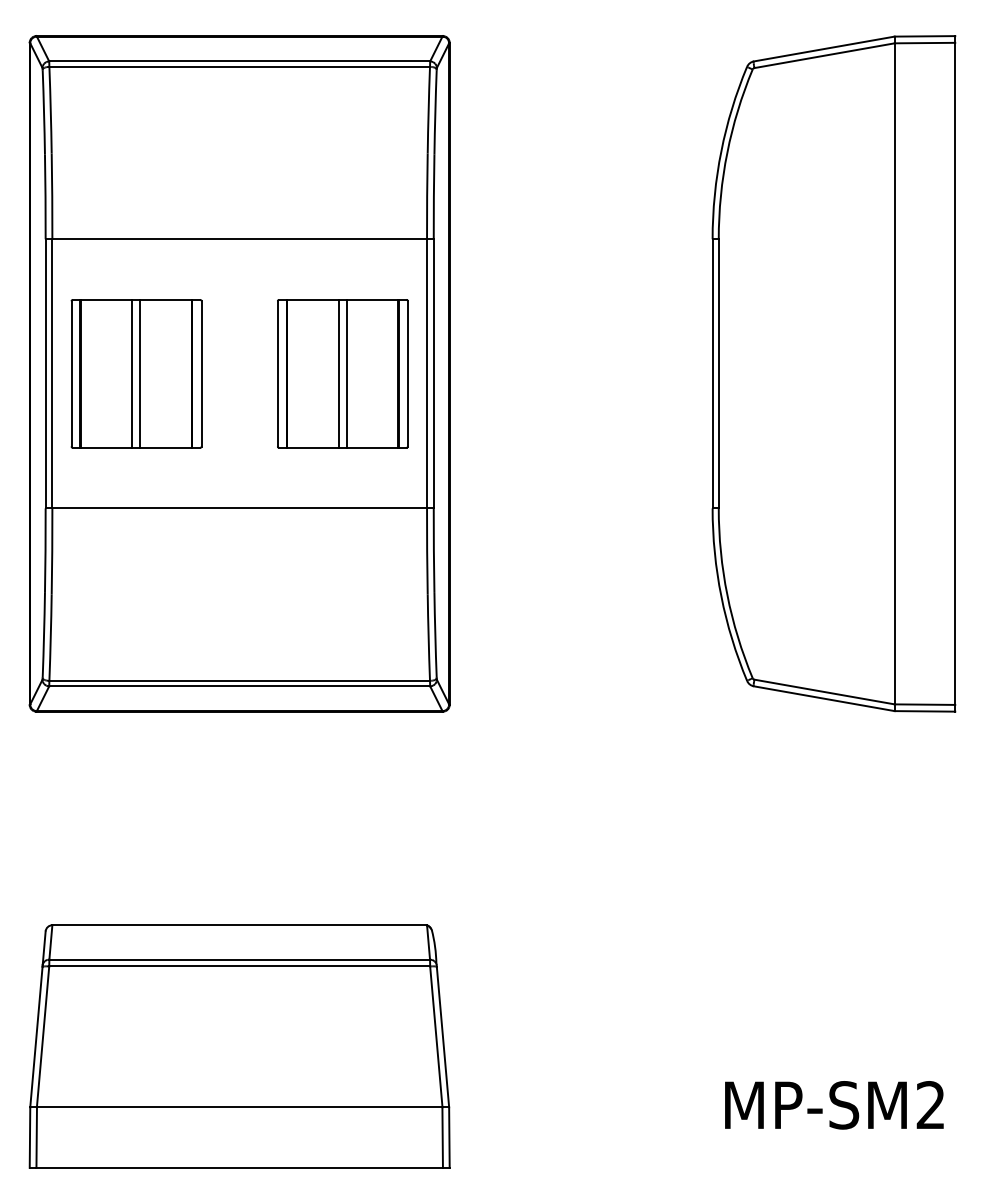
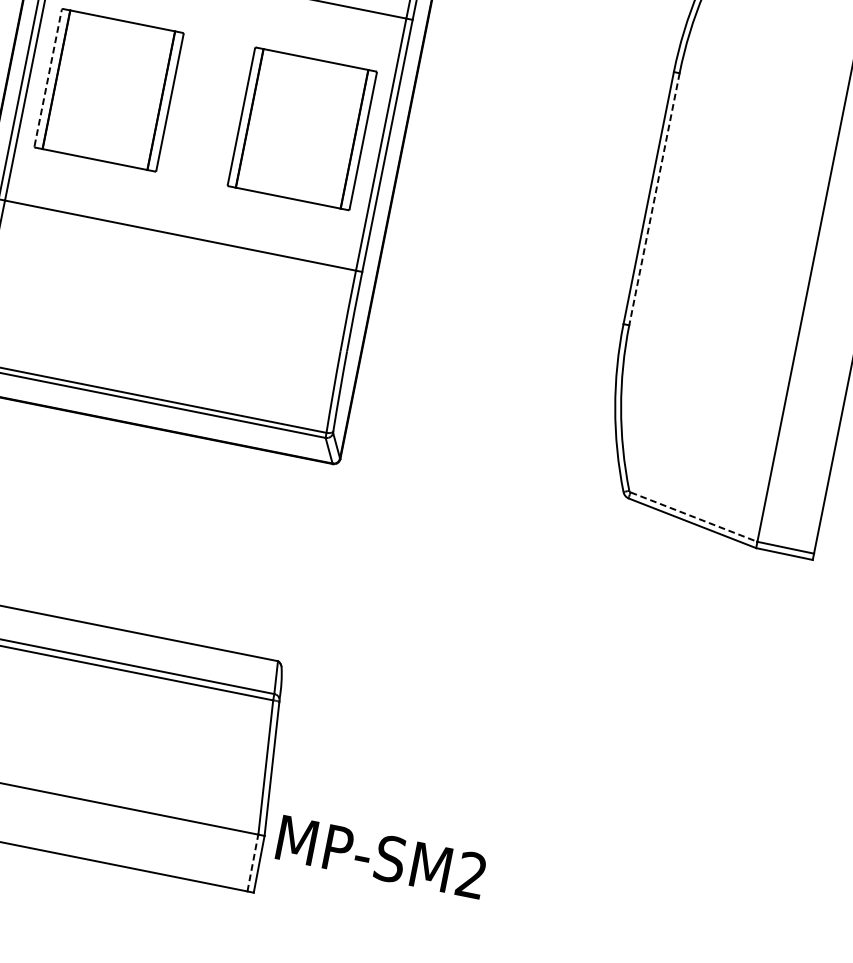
line: (71, 373) -> (48, 77), solid -> dashed
line: (132, 373) -> (105, 89), removed
line: (140, 373) -> (112, 90), removed
line: (338, 373) -> (298, 127), removed
line: (346, 373) -> (305, 129), removed
line: (718, 373) -> (654, 198), solid -> dashed
line: (825, 692) -> (694, 517), solid -> dashed
text: (834, 1105) -> (381, 857), moved
line: (442, 1137) -> (252, 862), solid -> dashed

